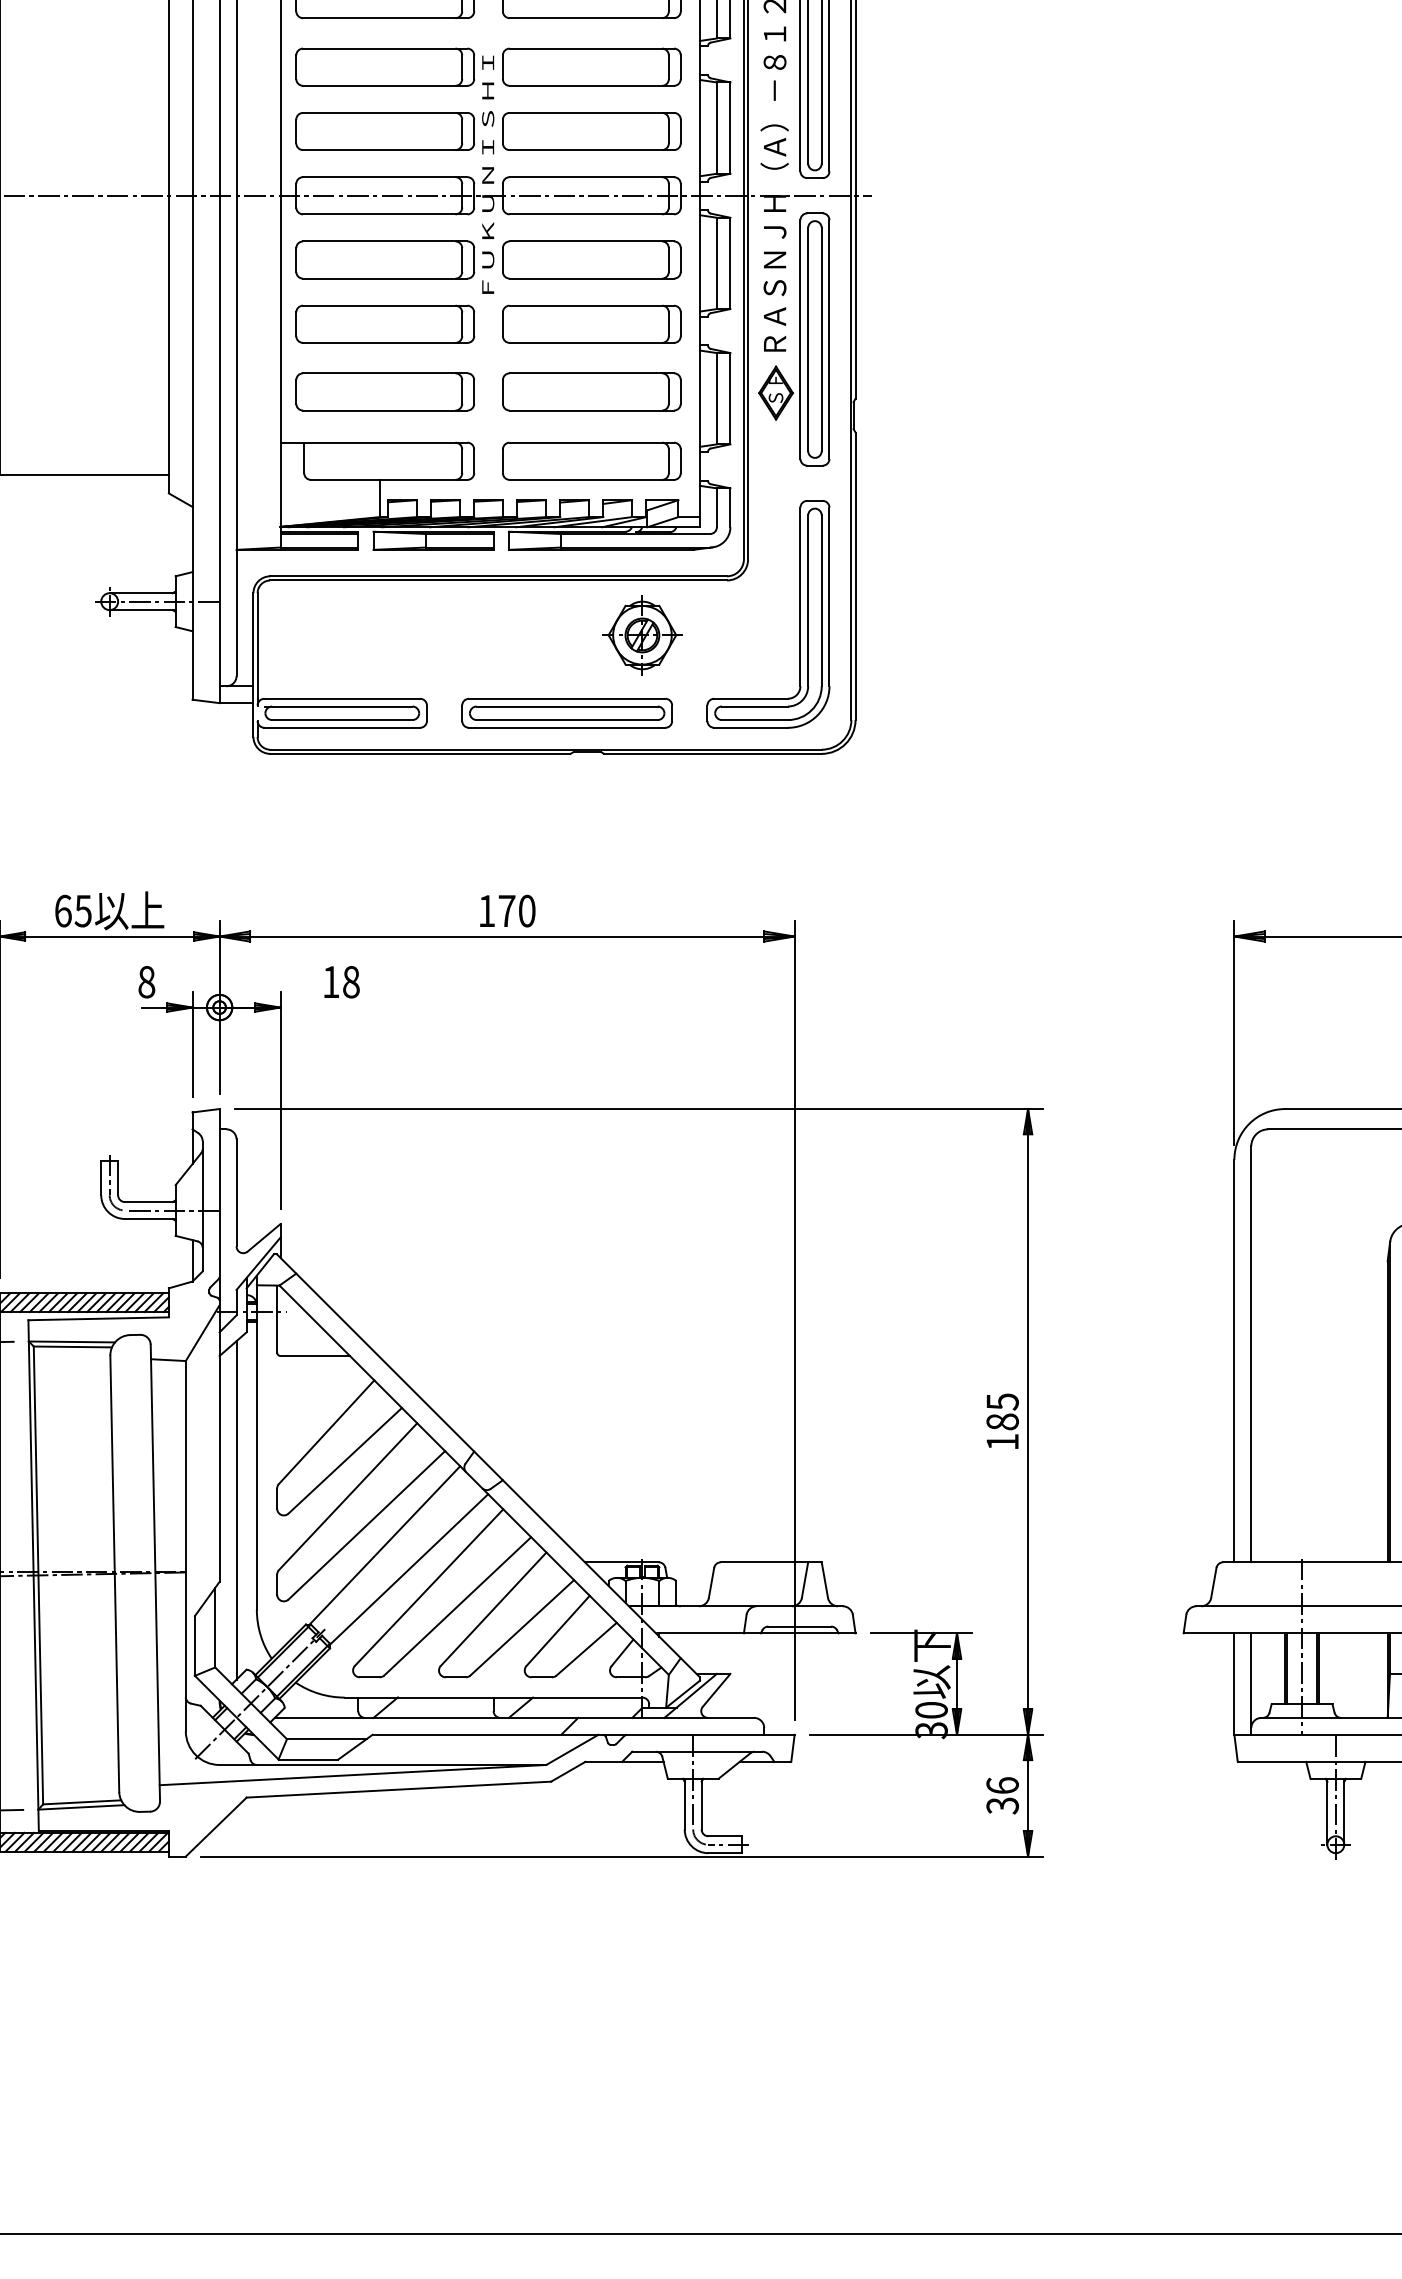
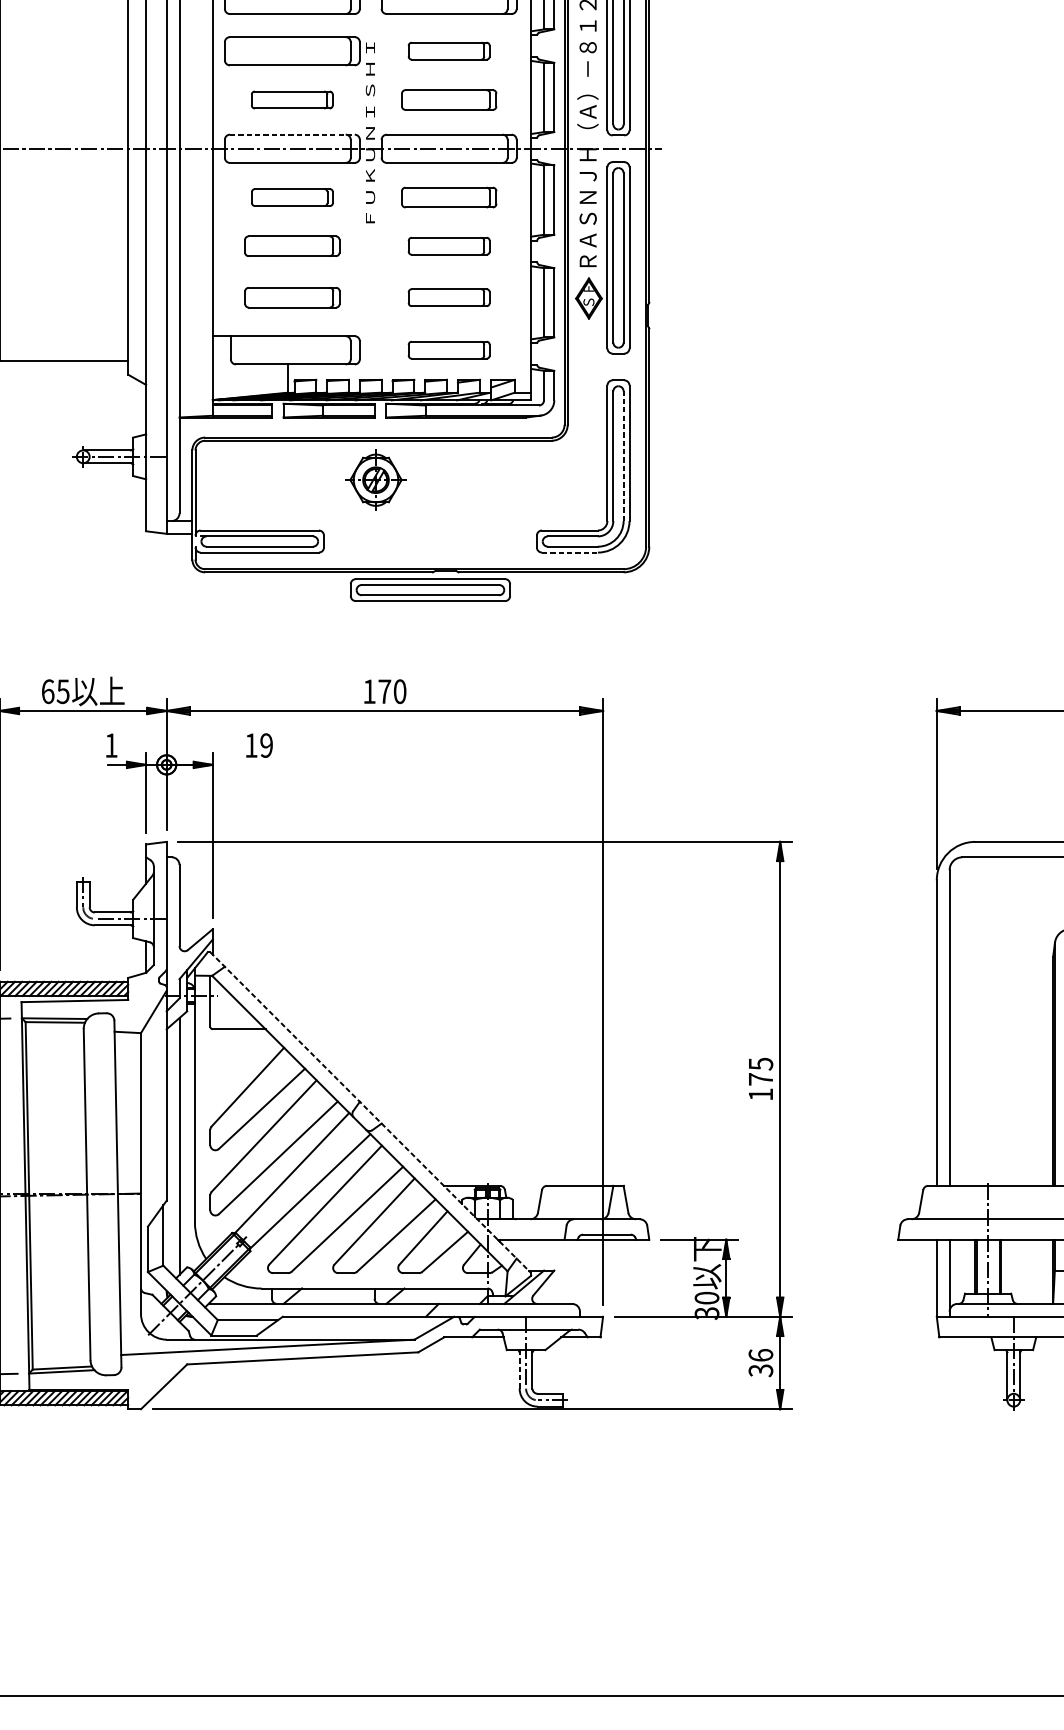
part: (591, 66) -> (448, 50), size x0.6
part: (384, 131) -> (291, 100), size x0.6
part: (591, 131) -> (448, 100), size x0.7
line: (385, 177) -> (292, 134), solid -> dashed
part: (385, 259) -> (292, 197), size x0.6
part: (591, 259) -> (448, 197), size x0.7
part: (384, 323) -> (291, 245), size x0.7
part: (591, 323) -> (448, 245), size x0.6
part: (385, 391) -> (292, 297), size x0.7
part: (591, 391) -> (448, 297), size x0.6
part: (591, 460) -> (448, 349), size x0.6
line: (821, 600) -> (623, 455), solid -> dashed
part: (642, 635) -> (376, 480), moved
part: (566, 712) -> (429, 589), moved
line: (751, 727) -> (570, 552), solid -> dashed
text: (351, 981) -> (266, 745), 18 -> 19
text: (146, 982) -> (111, 745), 8 -> 1
text: (1002, 1421) -> (760, 1079), 185 -> 175
line: (488, 1465) -> (370, 1112), solid -> dashed
line: (684, 1803) -> (519, 1368), solid -> dashed

